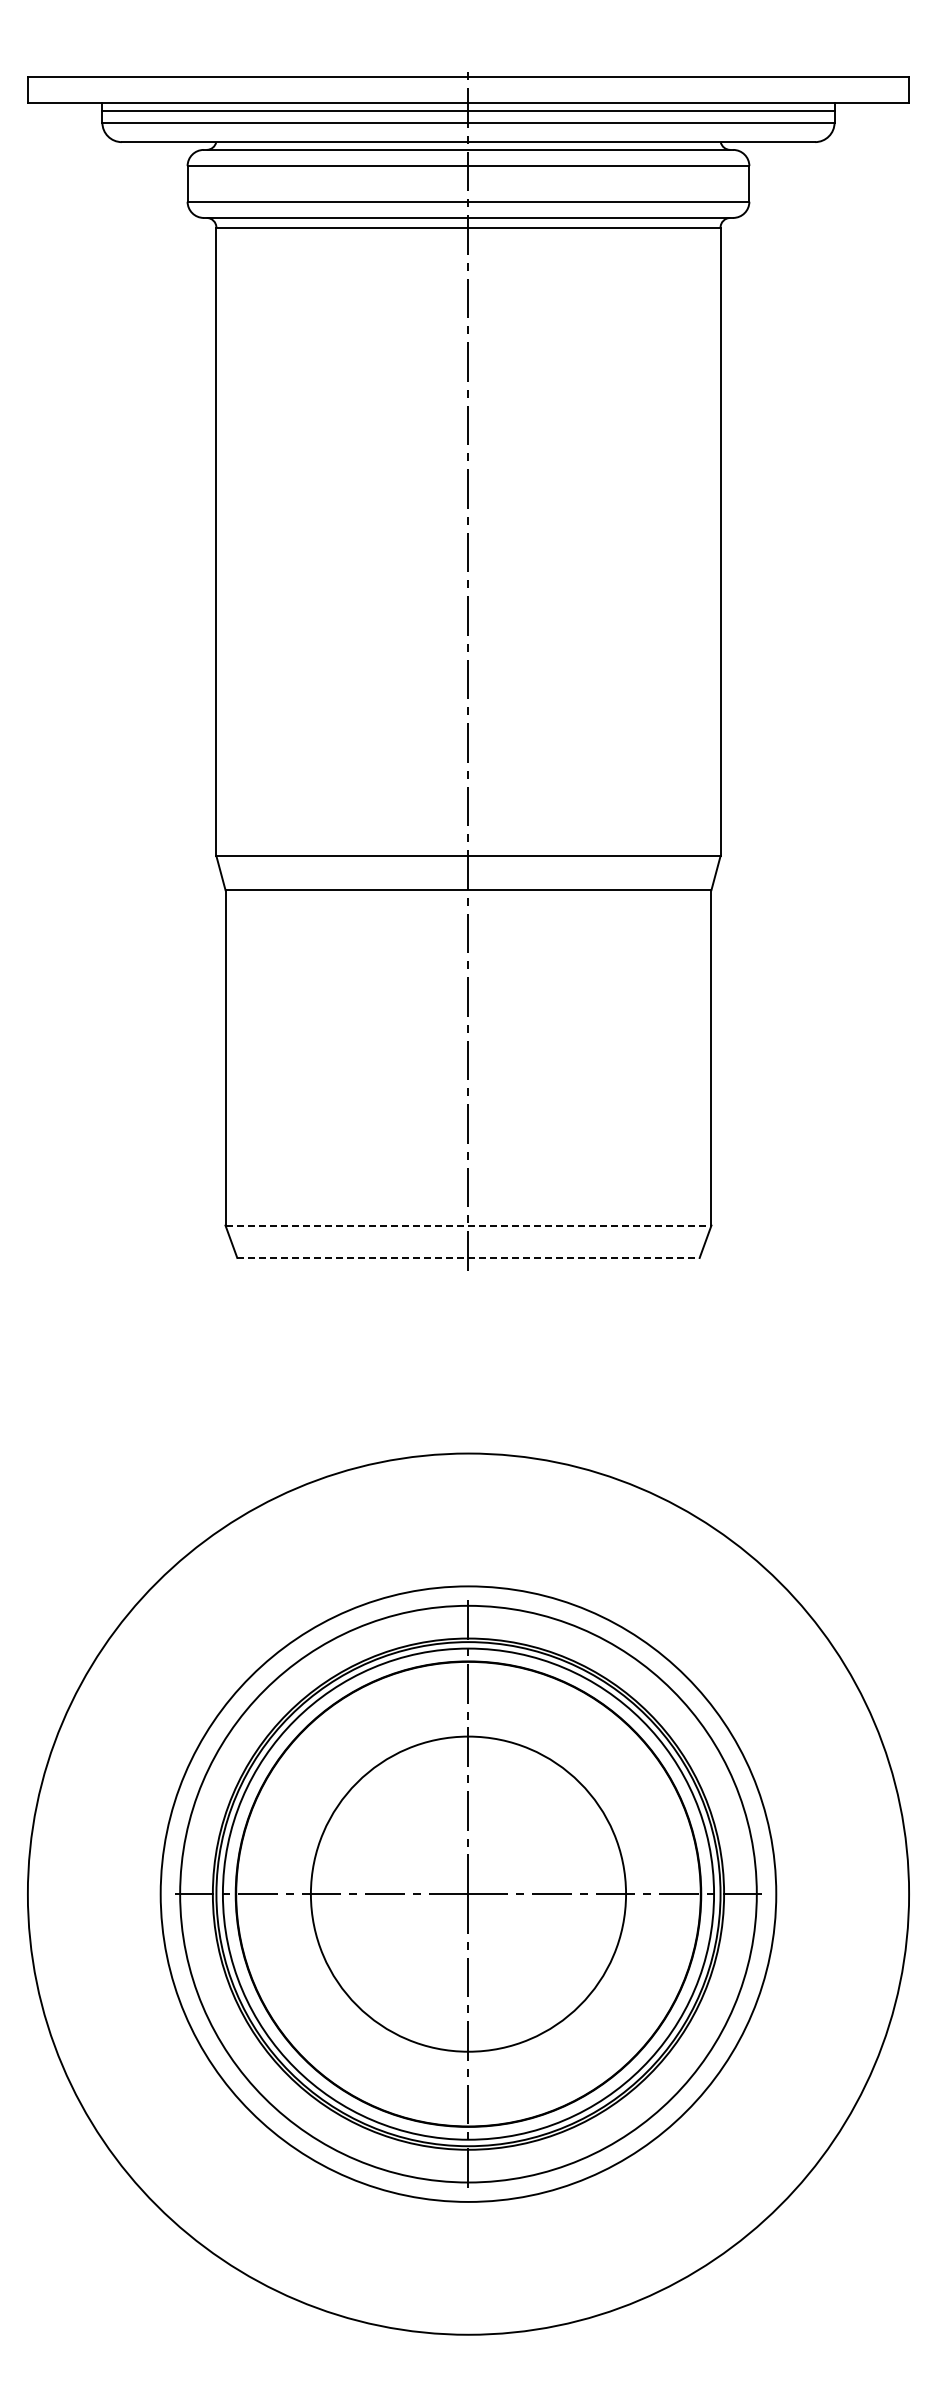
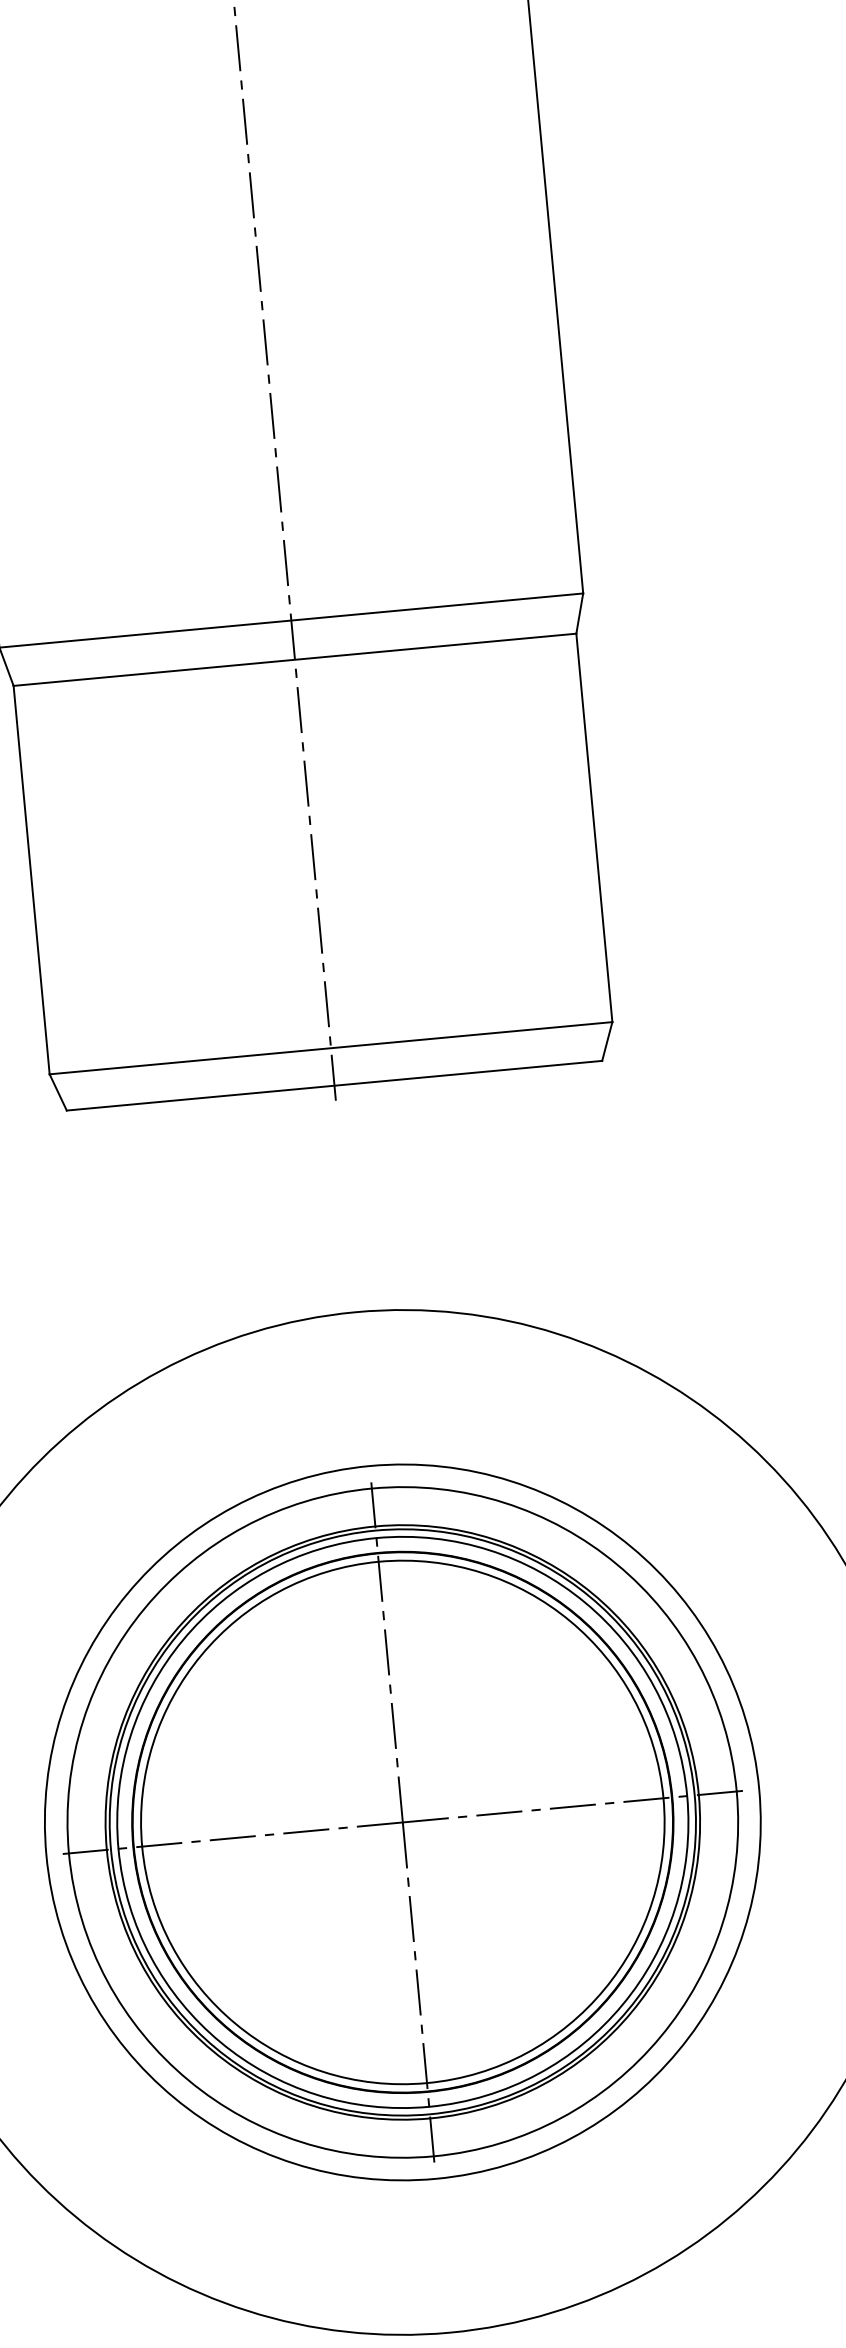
line: (468, 1225) -> (331, 1048), dashed -> solid
line: (468, 1257) -> (334, 1085), dashed -> solid
circle: (468, 1894) -> (402, 1822), size x1.43

